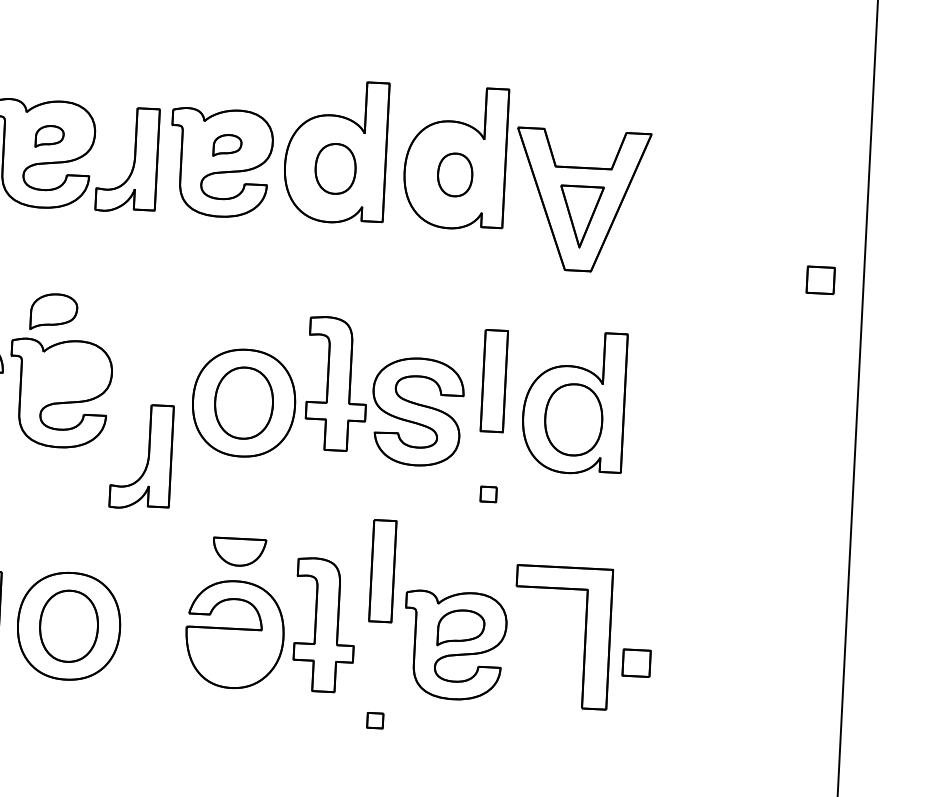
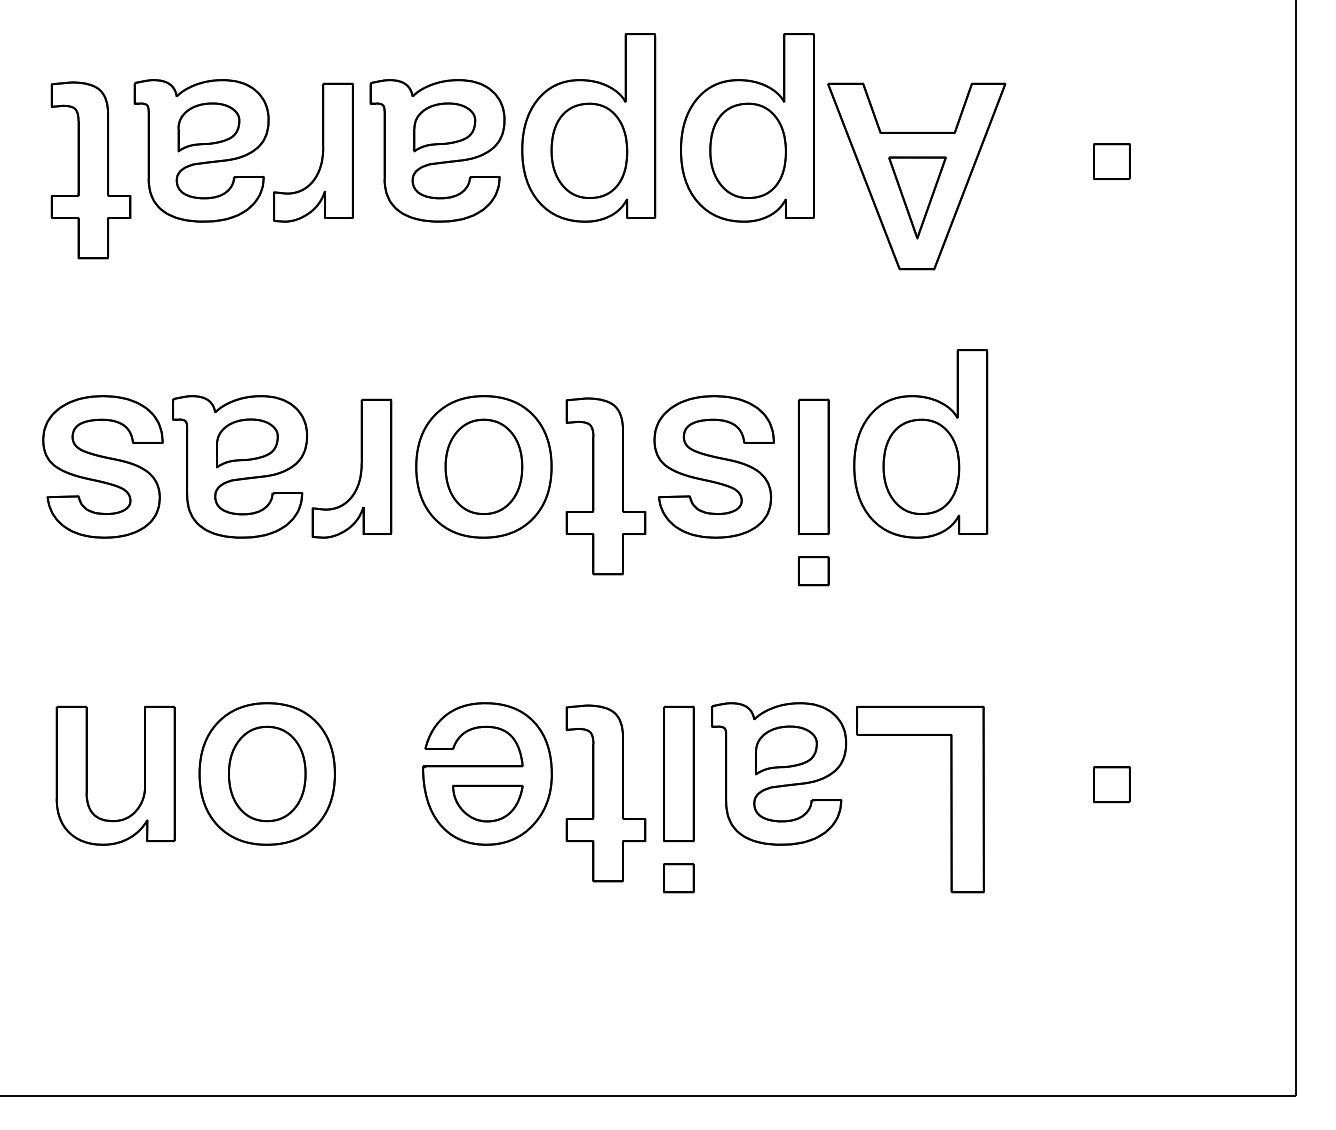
part: (49, 136) -> (208, 127), size x1.67
part: (227, 145) -> (444, 127), size x1.67
part: (335, 168) -> (589, 150), size x1.43
part: (454, 174) -> (747, 150), size x1.67
part: (820, 280) -> (1111, 161), moved
part: (54, 312) -> (247, 443), moved
part: (494, 380) -> (813, 466), moved
part: (336, 384) -> (605, 486), moved
part: (148, 456) -> (360, 468), moved
part: (488, 494) -> (813, 571), size x1.43
part: (239, 552) -> (487, 803), moved
part: (382, 570) -> (678, 773), moved
part: (324, 625) -> (605, 793), moved
part: (584, 638) -> (950, 799), moved
part: (636, 662) -> (1111, 784), moved
part: (374, 720) -> (678, 878), size x1.43

